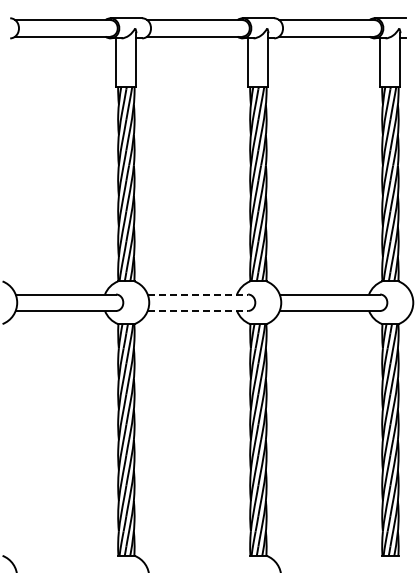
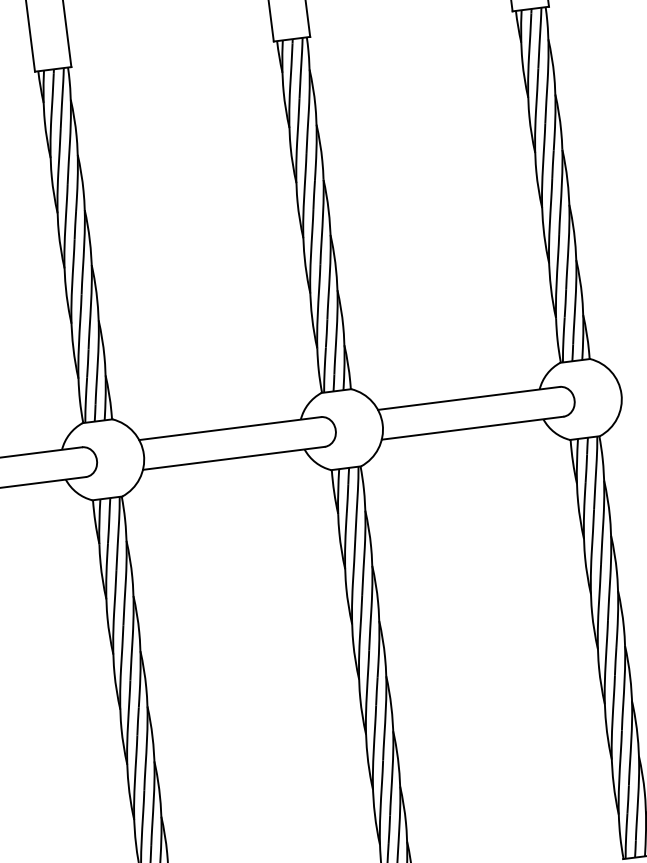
line: (198, 294) -> (231, 428), dashed -> solid
line: (198, 310) -> (234, 457), dashed -> solid

